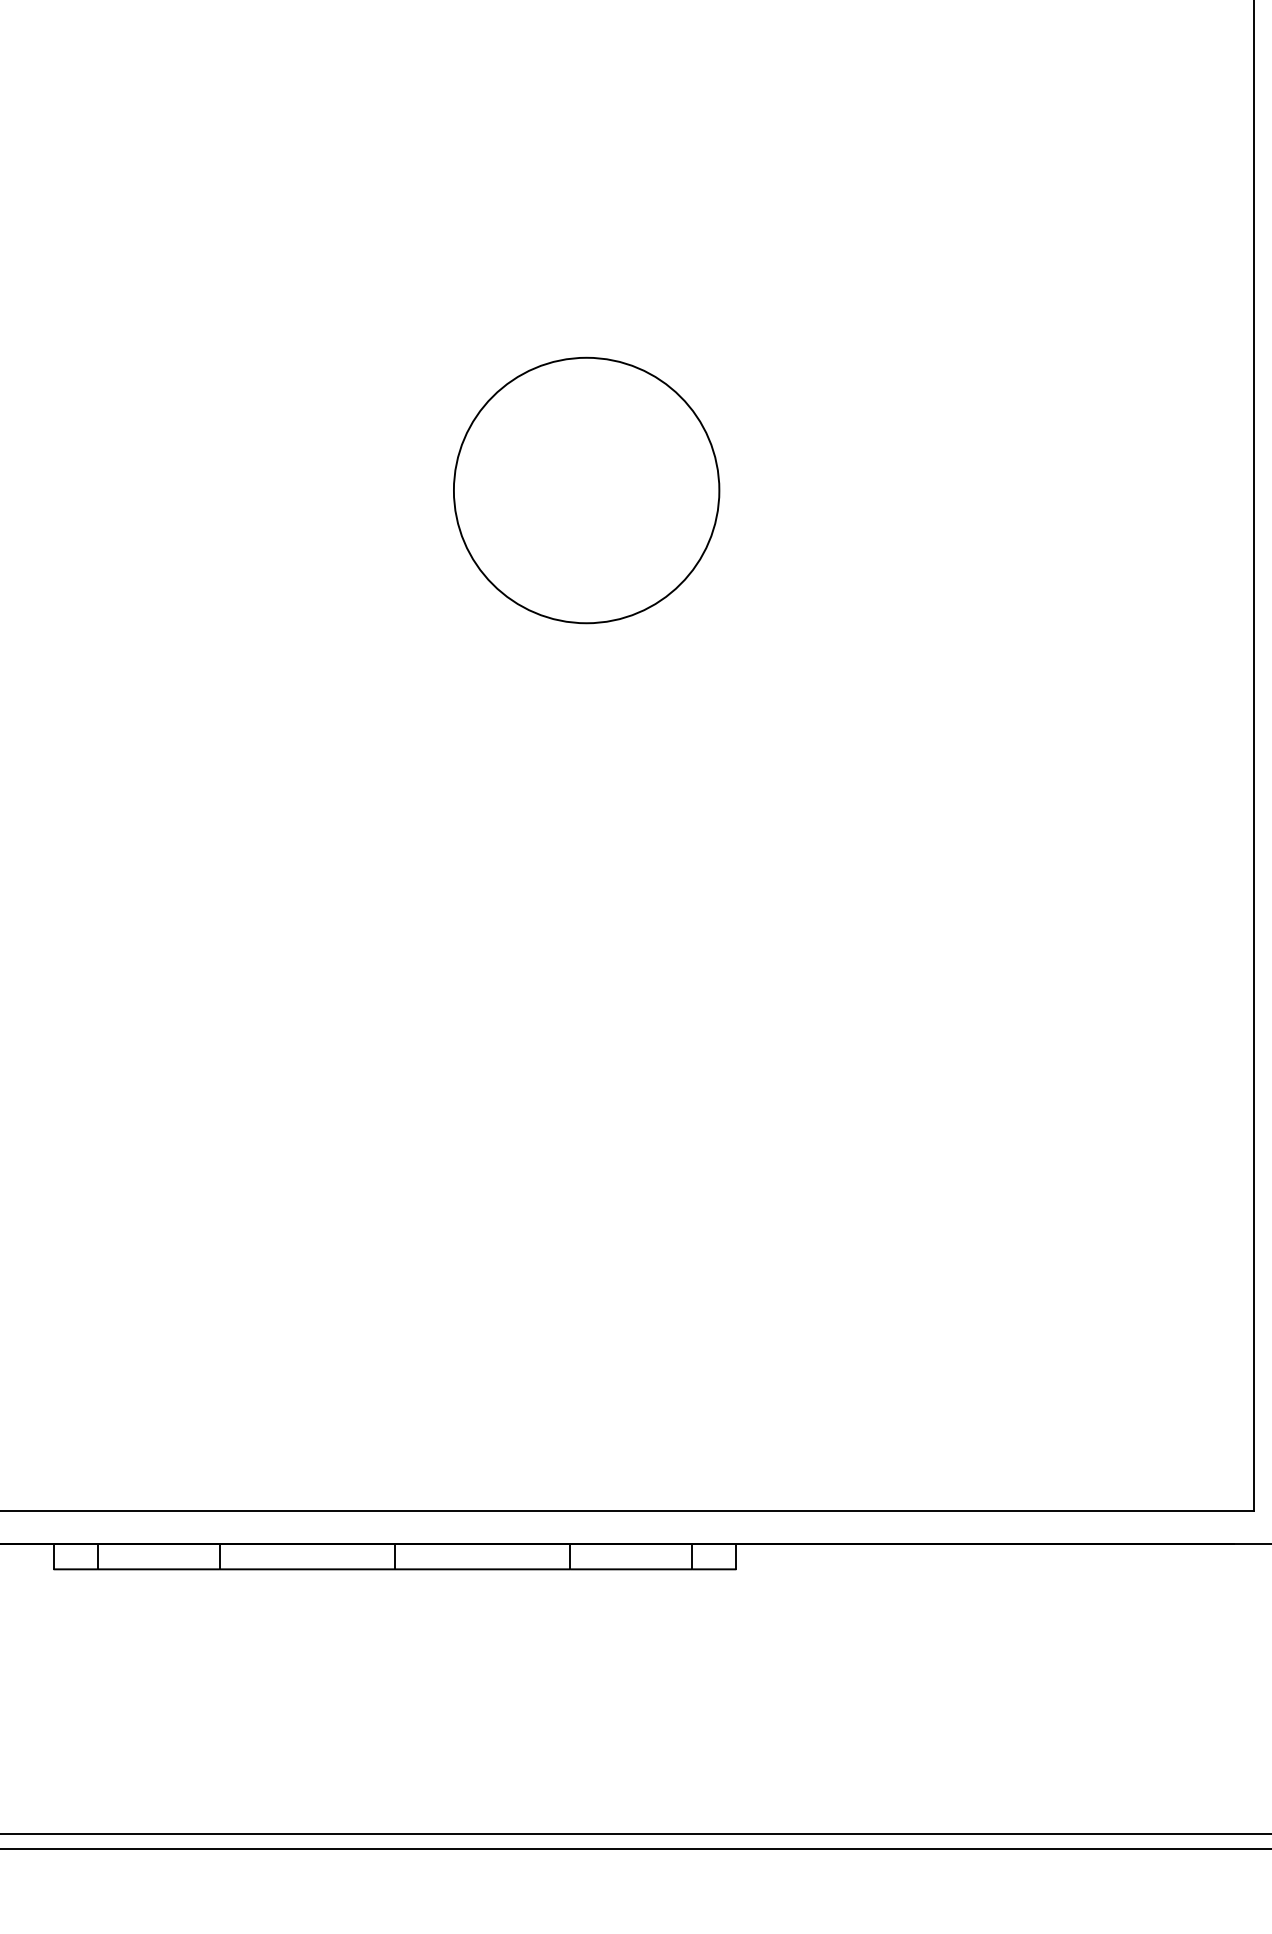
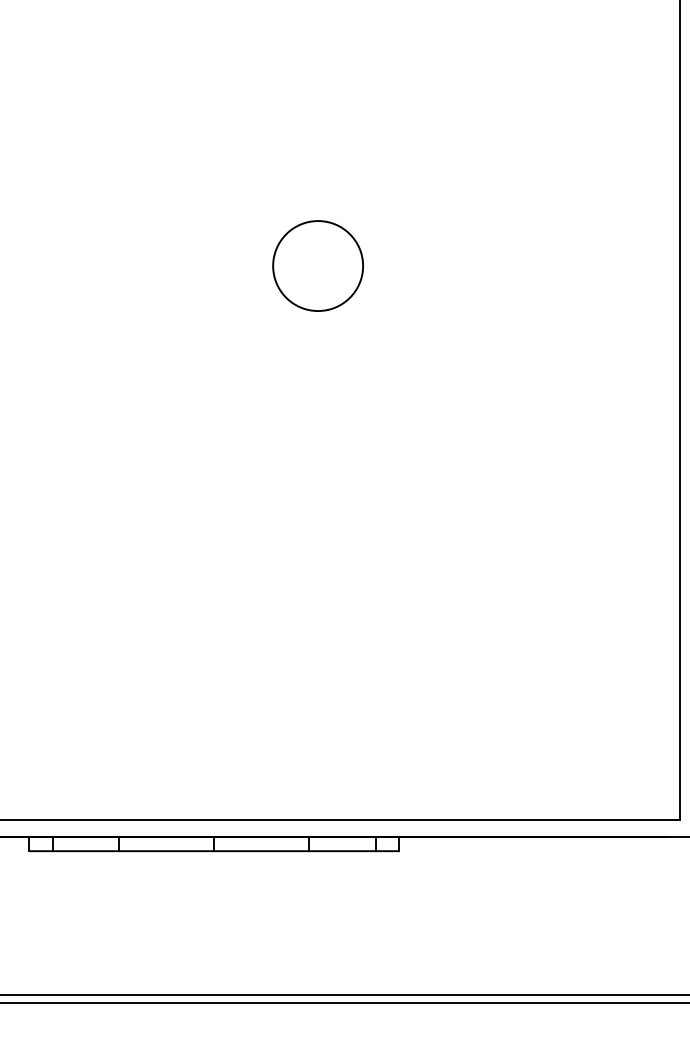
circle: (585, 489) -> (317, 265), size x0.62

